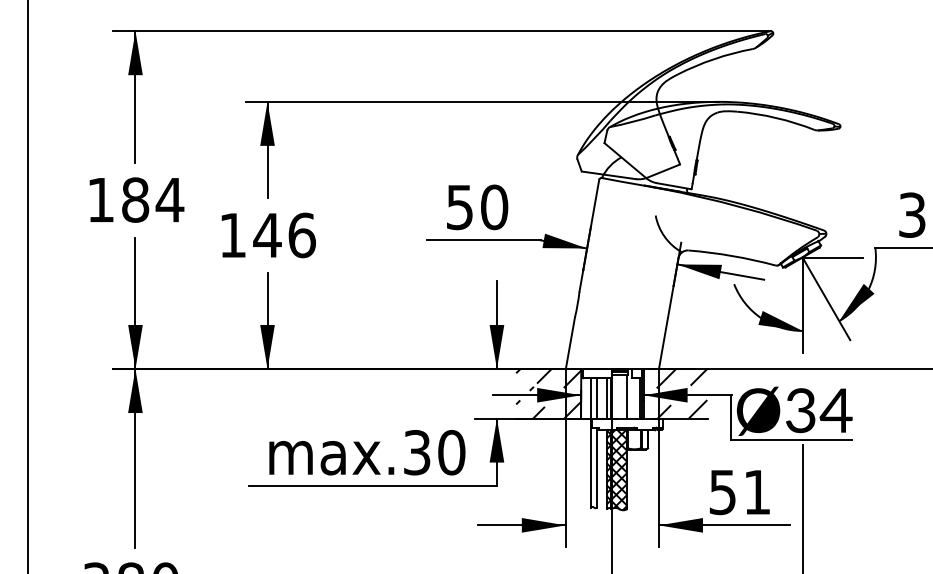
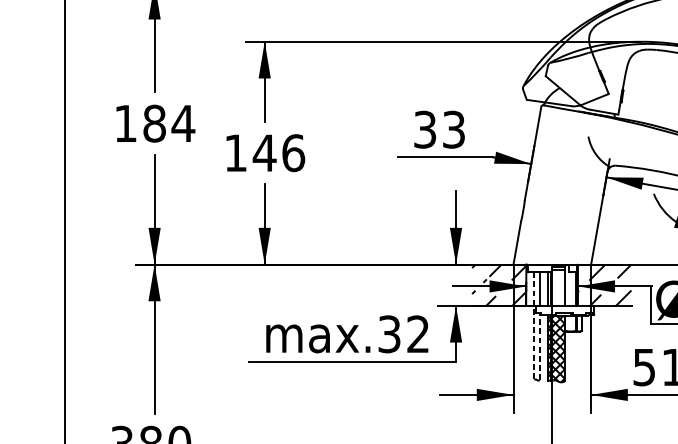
text: (477, 207) -> (439, 129), 50 -> 33
line: (590, 442) -> (534, 325), solid -> dashed
text: (451, 452) -> (418, 334), max.30 -> max.32
line: (597, 467) -> (539, 346), solid -> dashed

